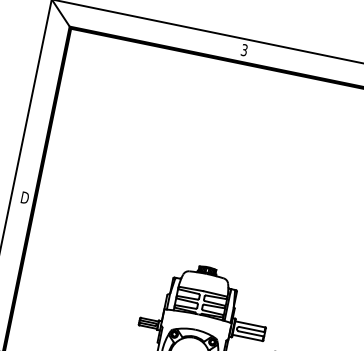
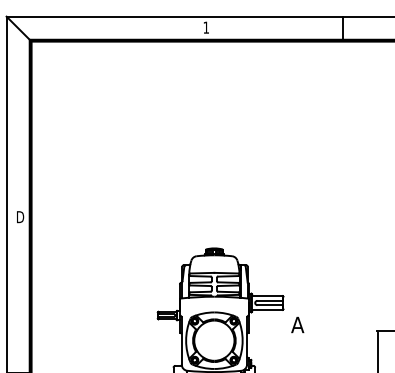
text: (244, 50) -> (206, 27), 3 -> 1

